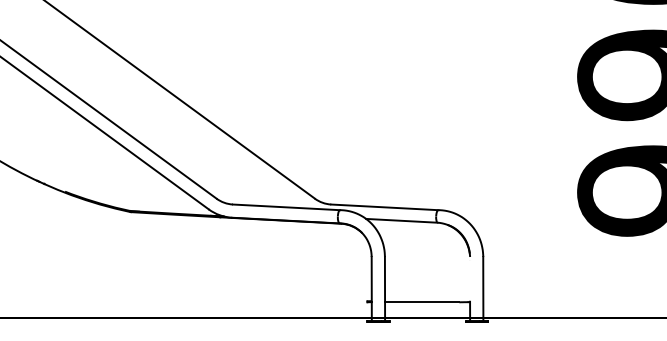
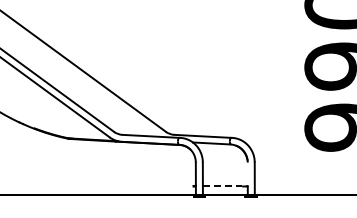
line: (422, 302) -> (222, 186), solid -> dashed

